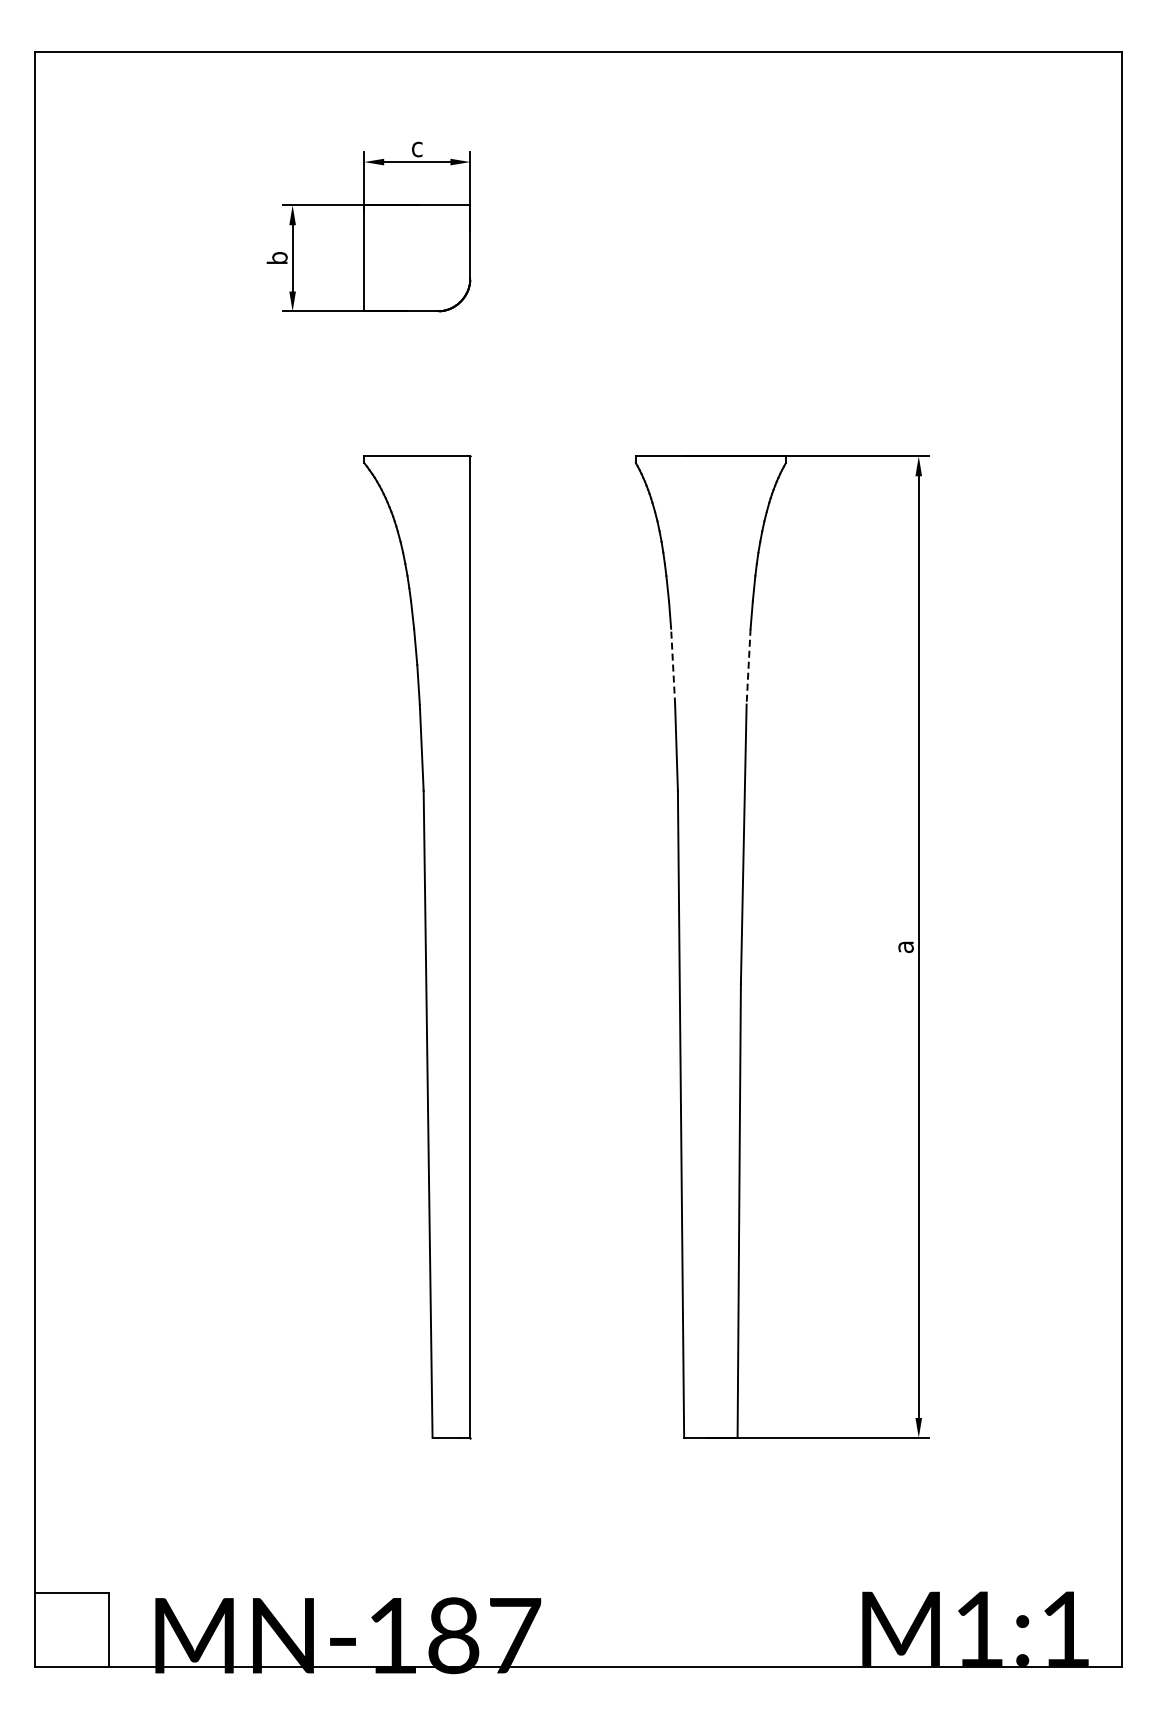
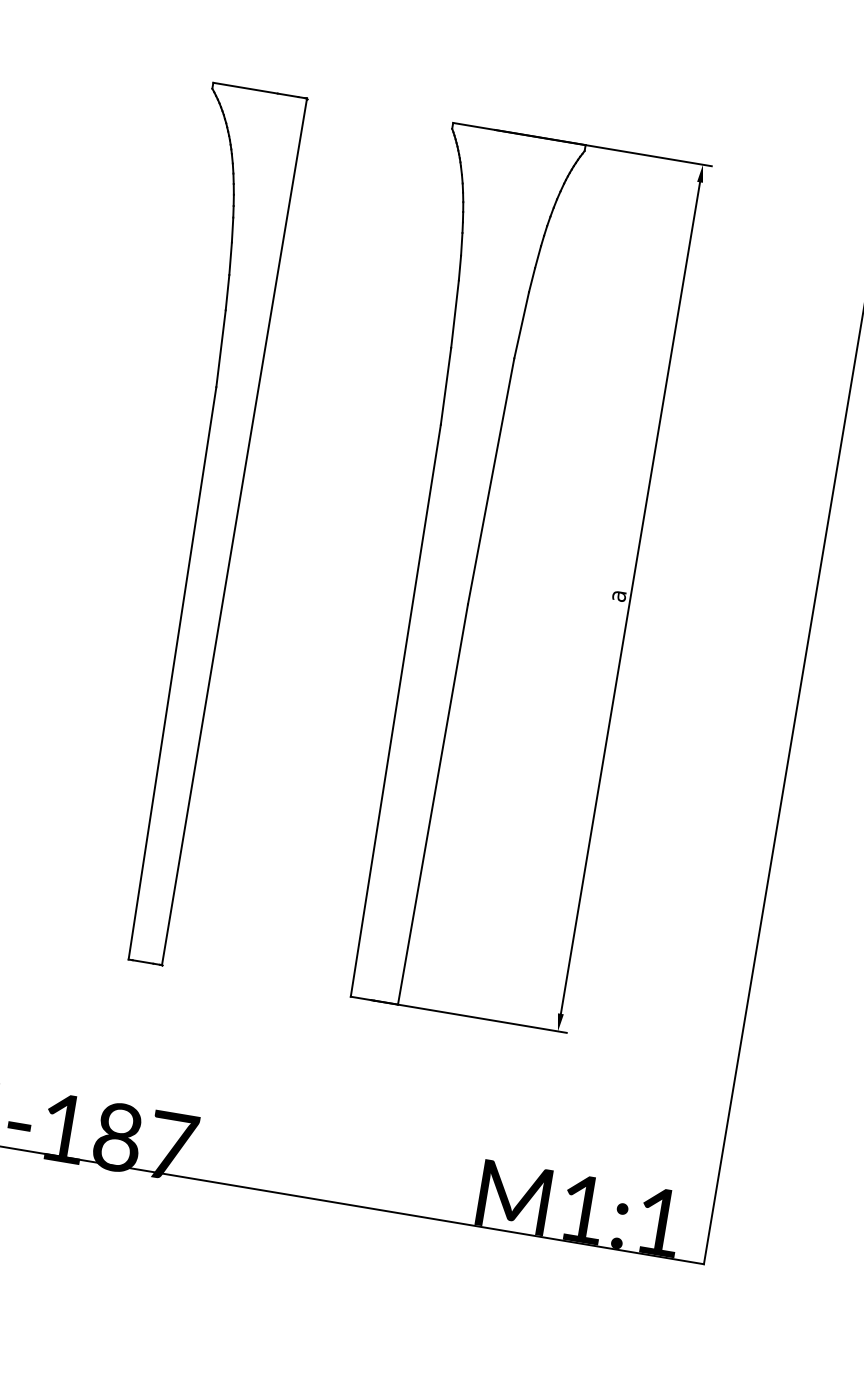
line: (673, 666) -> (455, 314), dashed -> solid
line: (748, 666) -> (521, 325), dashed -> solid

